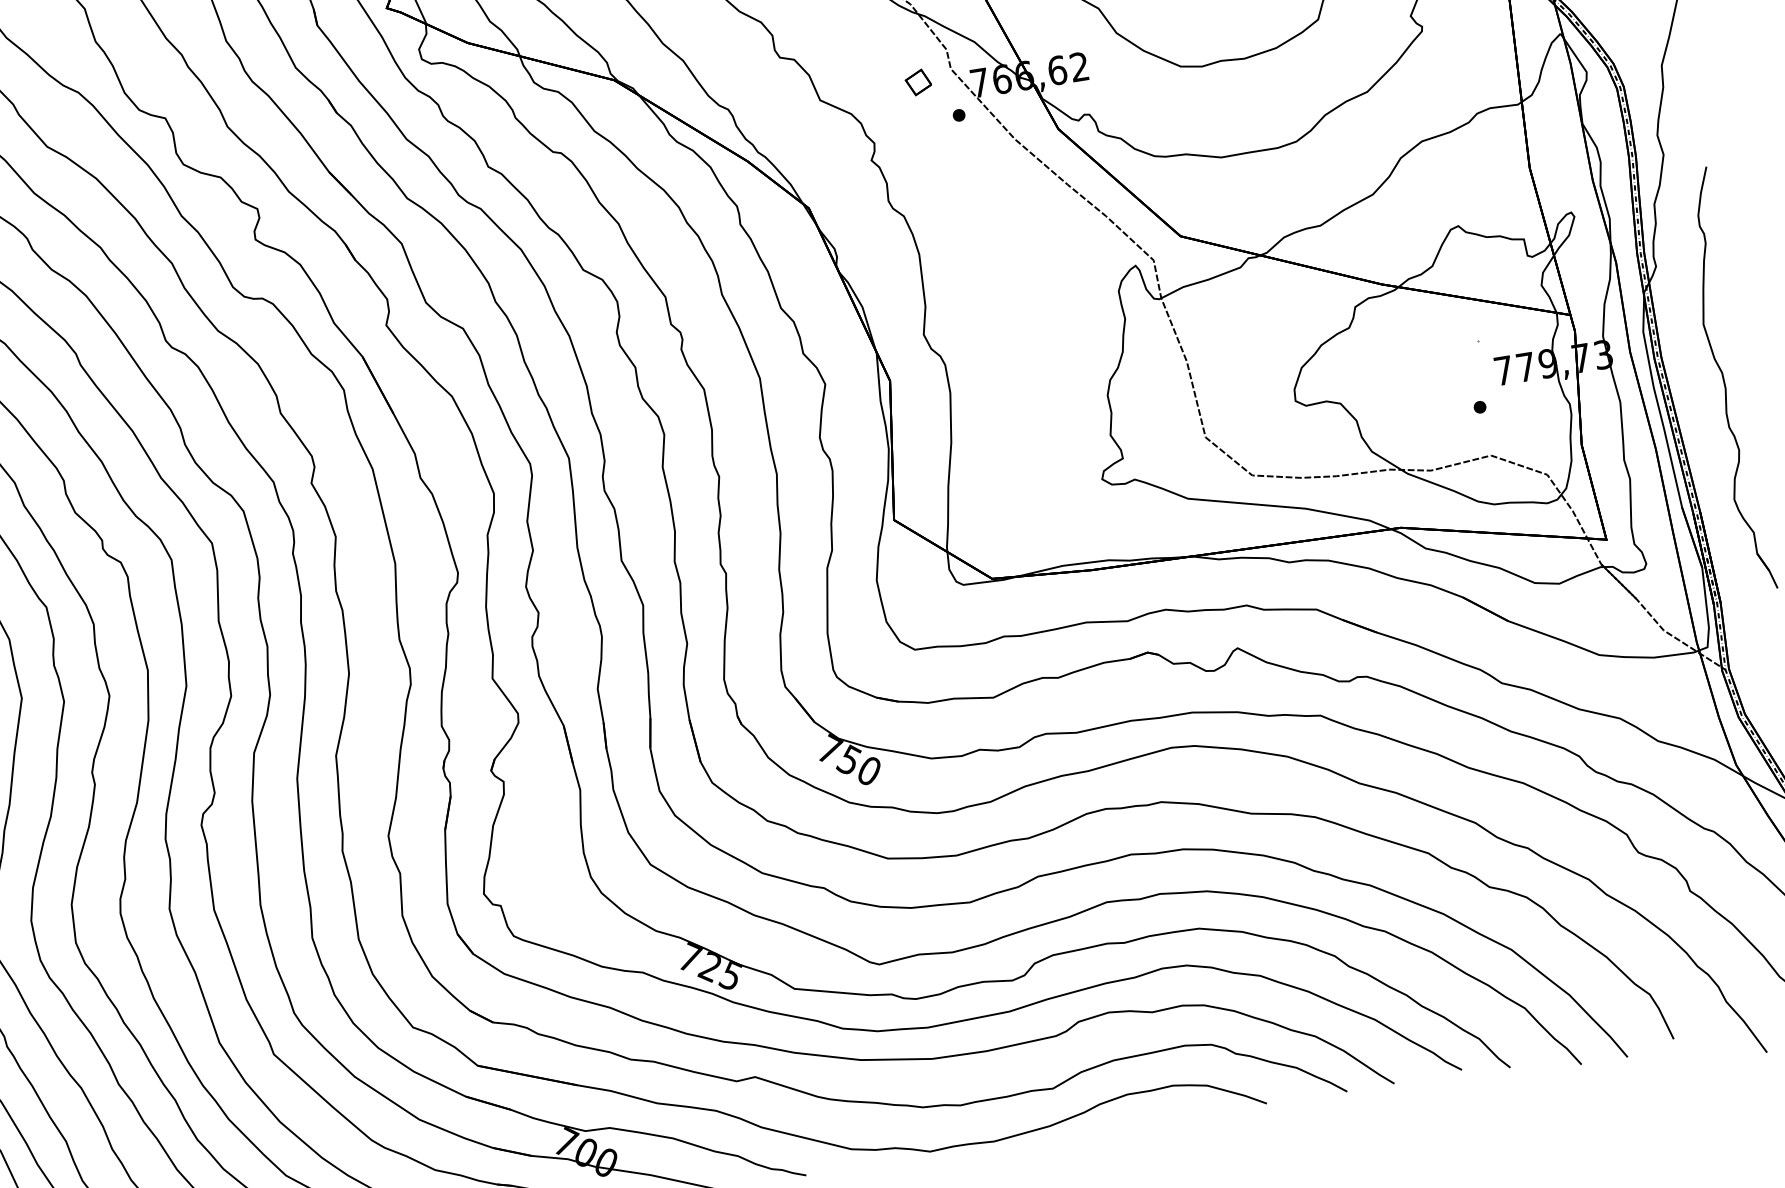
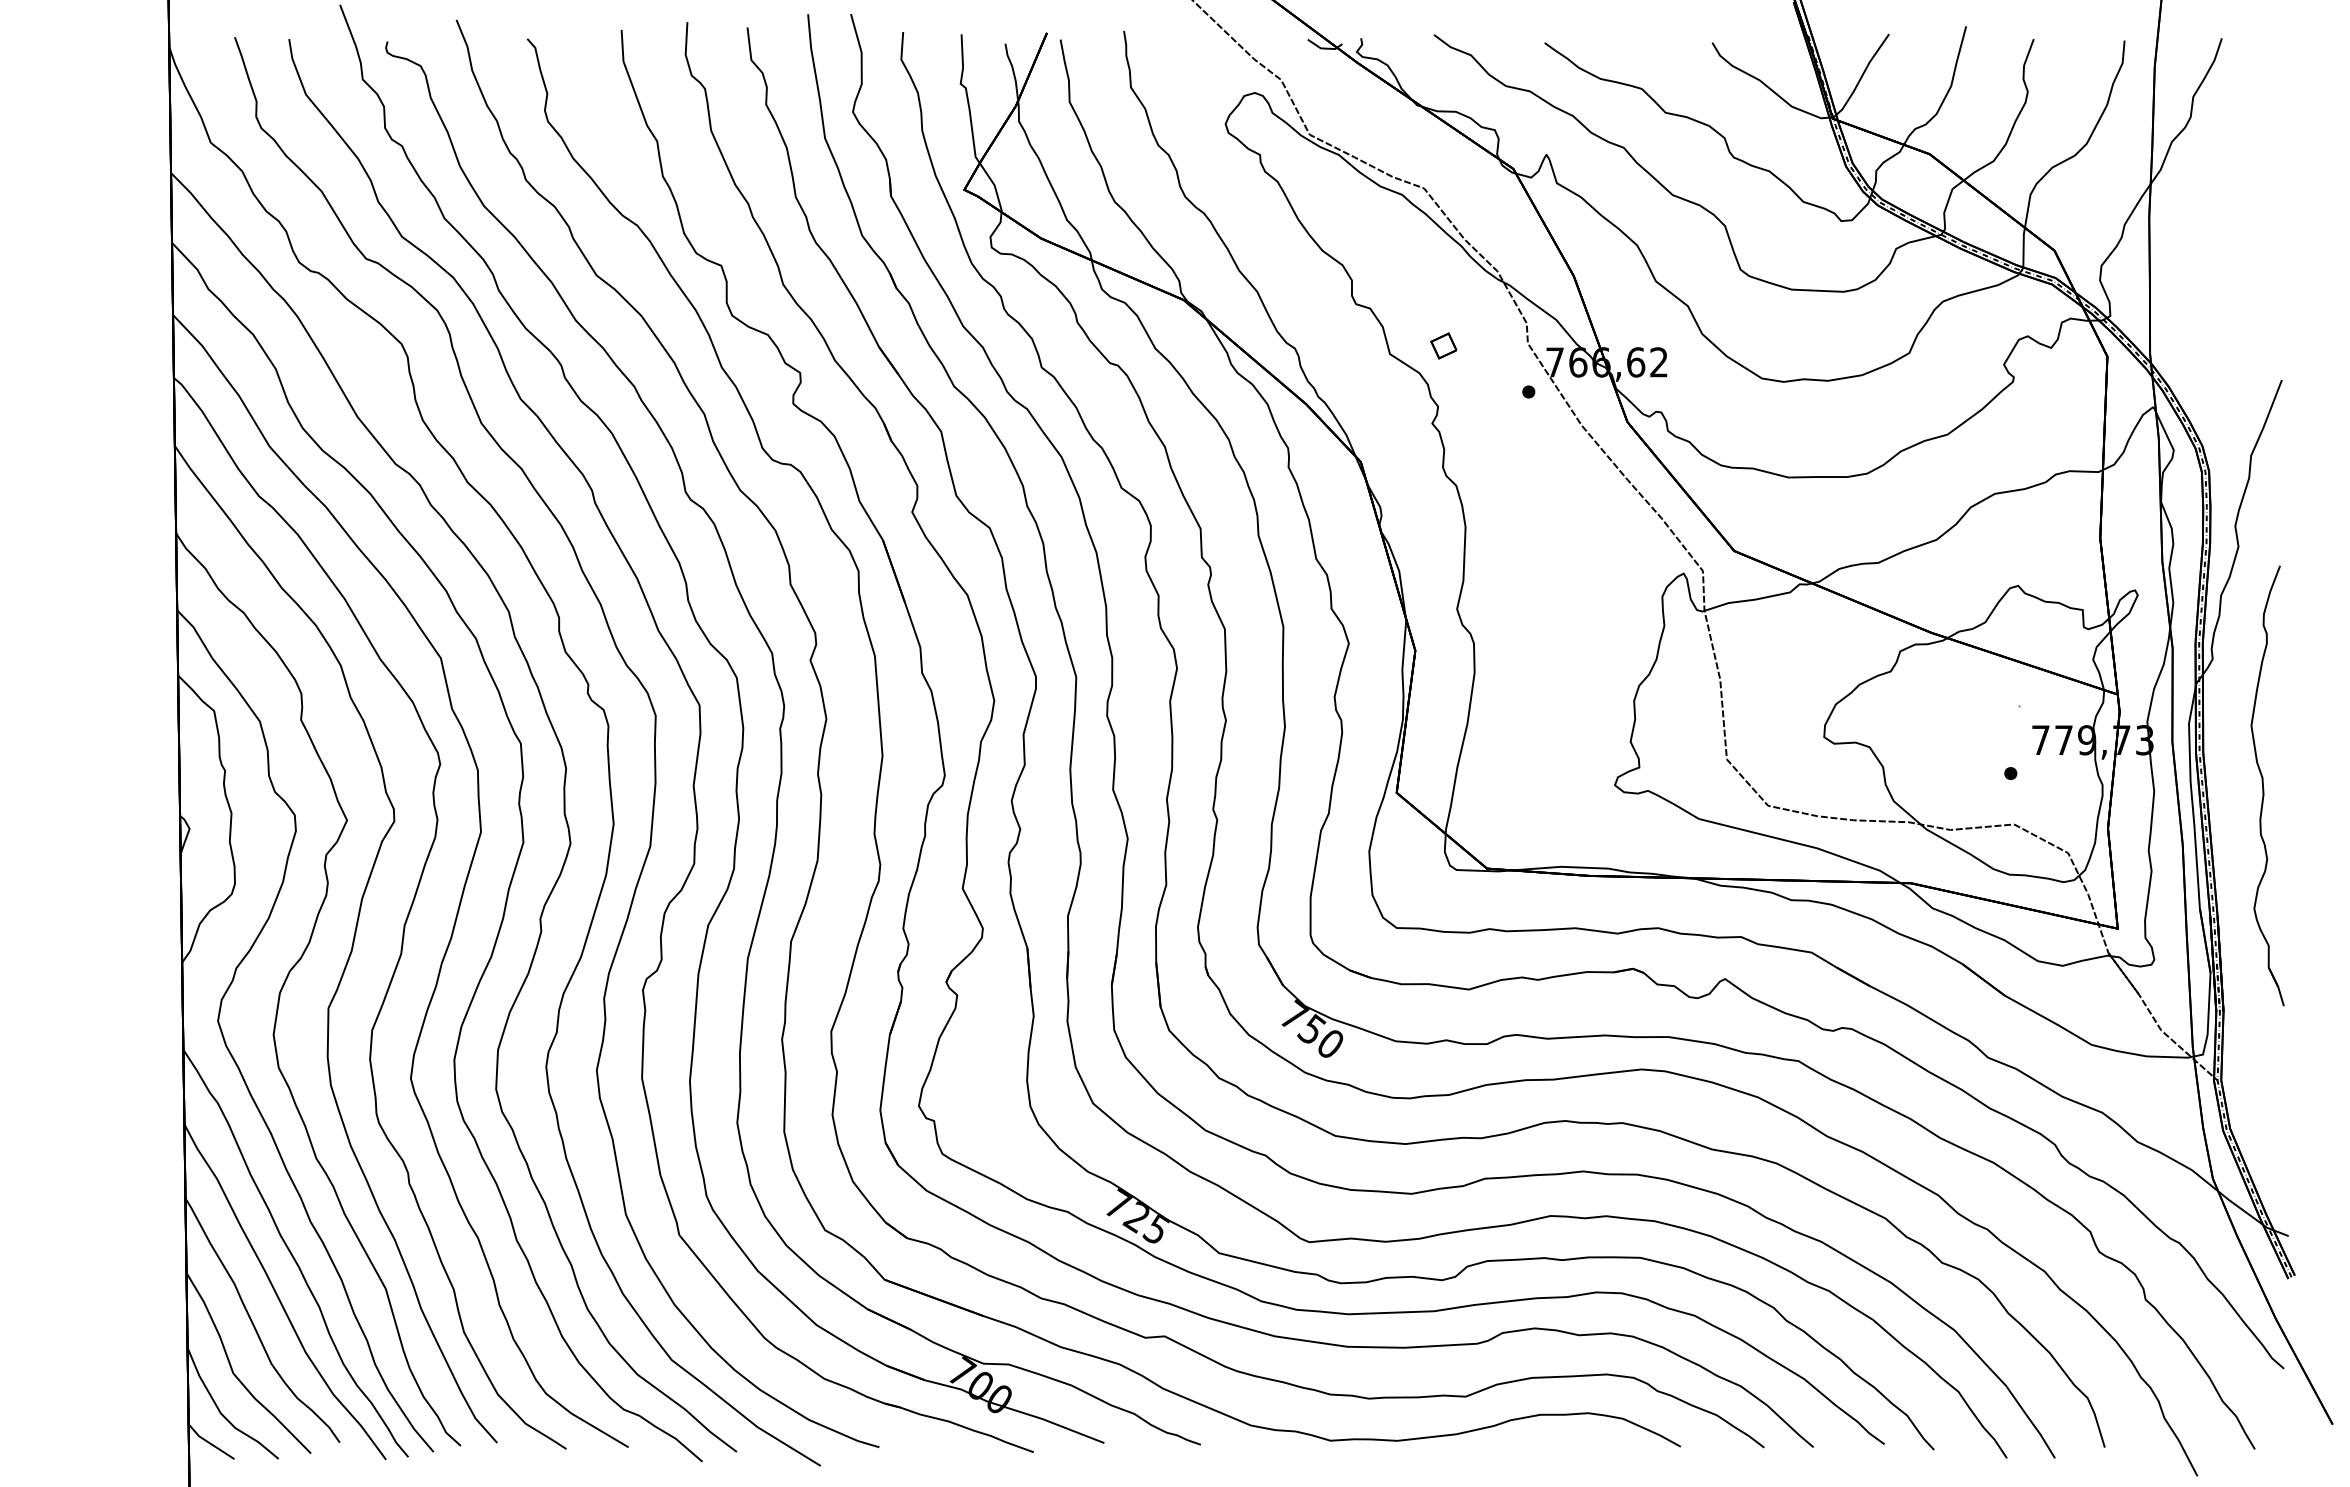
part: (918, 82) -> (1443, 345), moved

